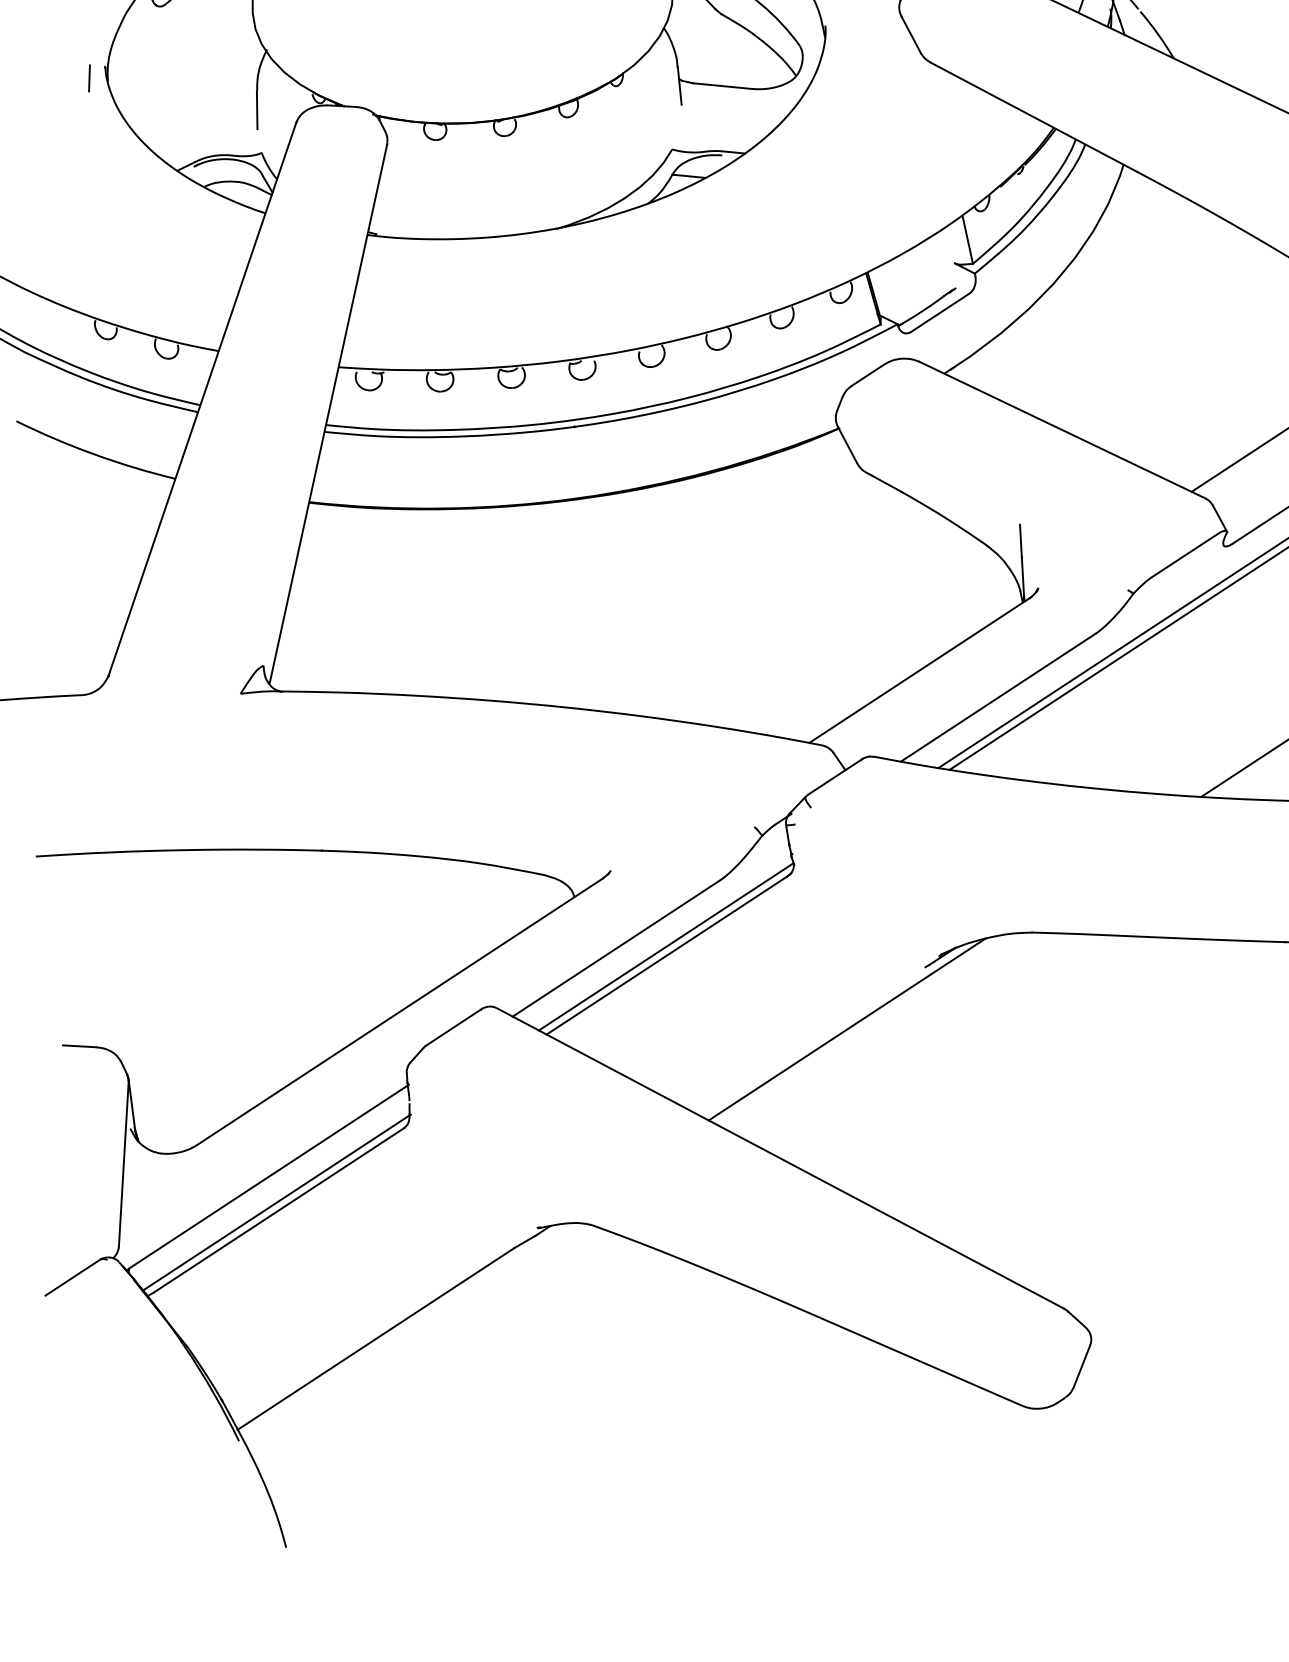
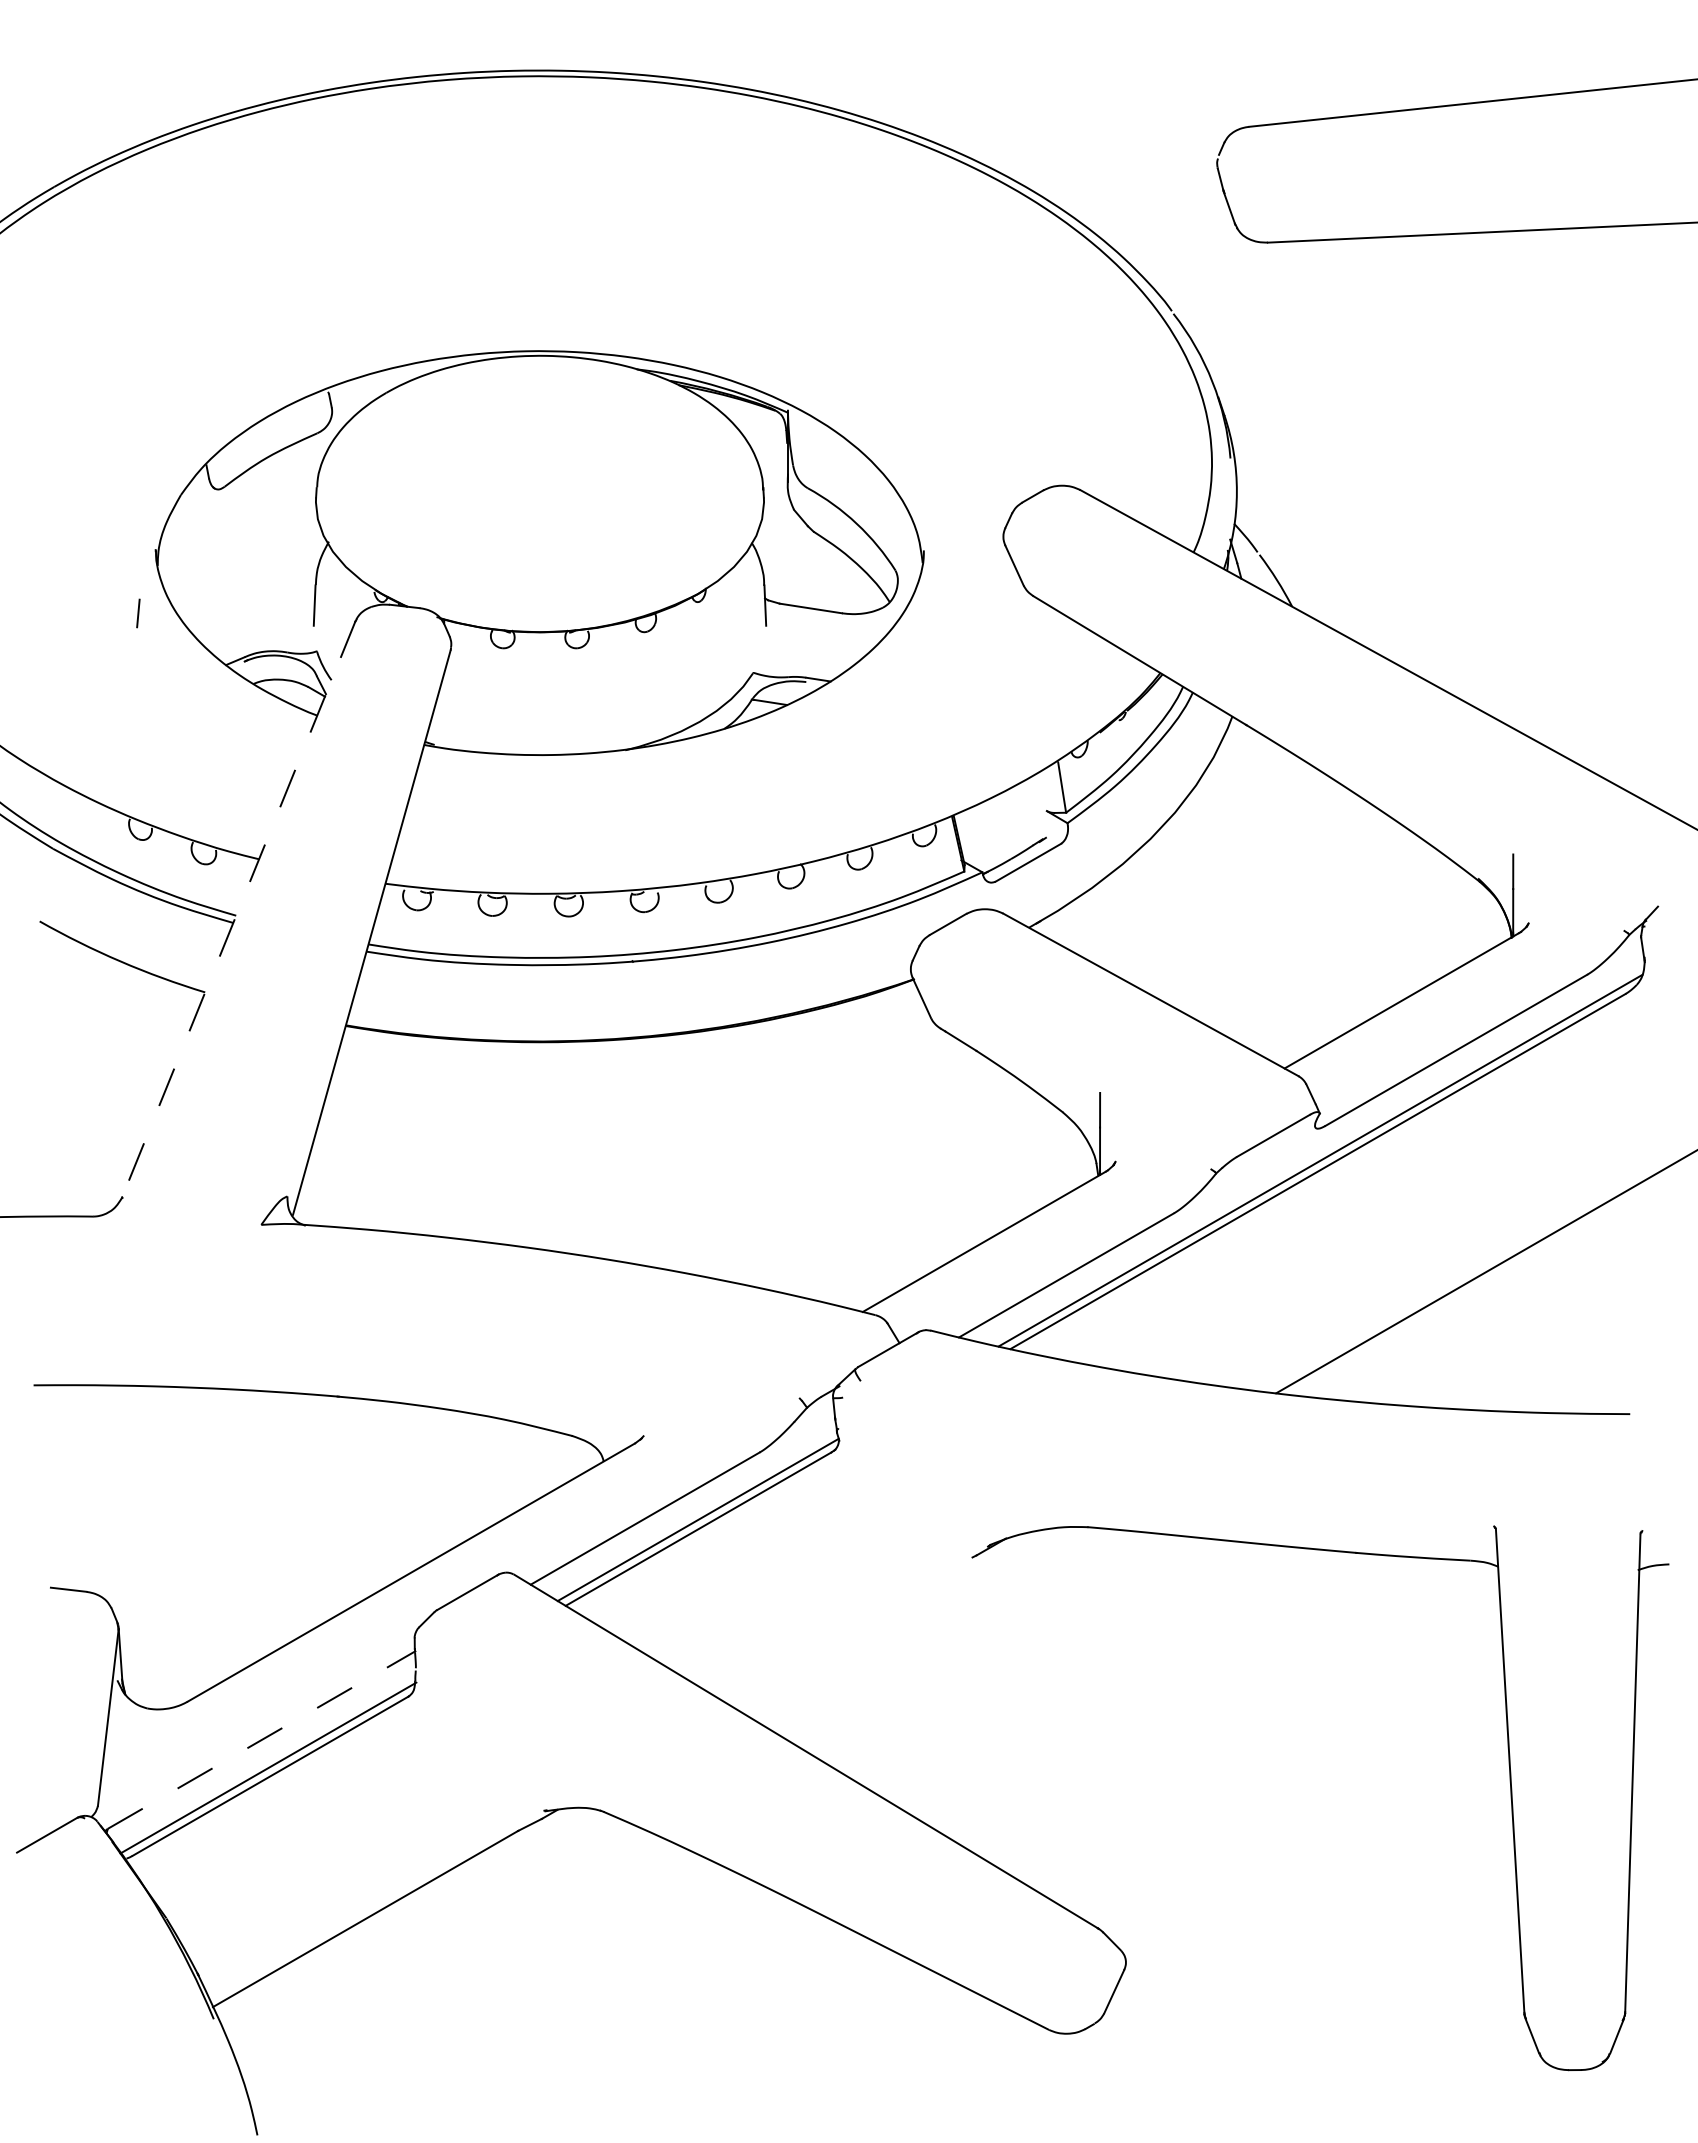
line: (89, 78) -> (138, 613), moved
line: (202, 399) -> (238, 909), solid -> dashed
line: (847, 1029) -> (885, 1618), removed
line: (269, 1176) -> (262, 1739), solid -> dashed

